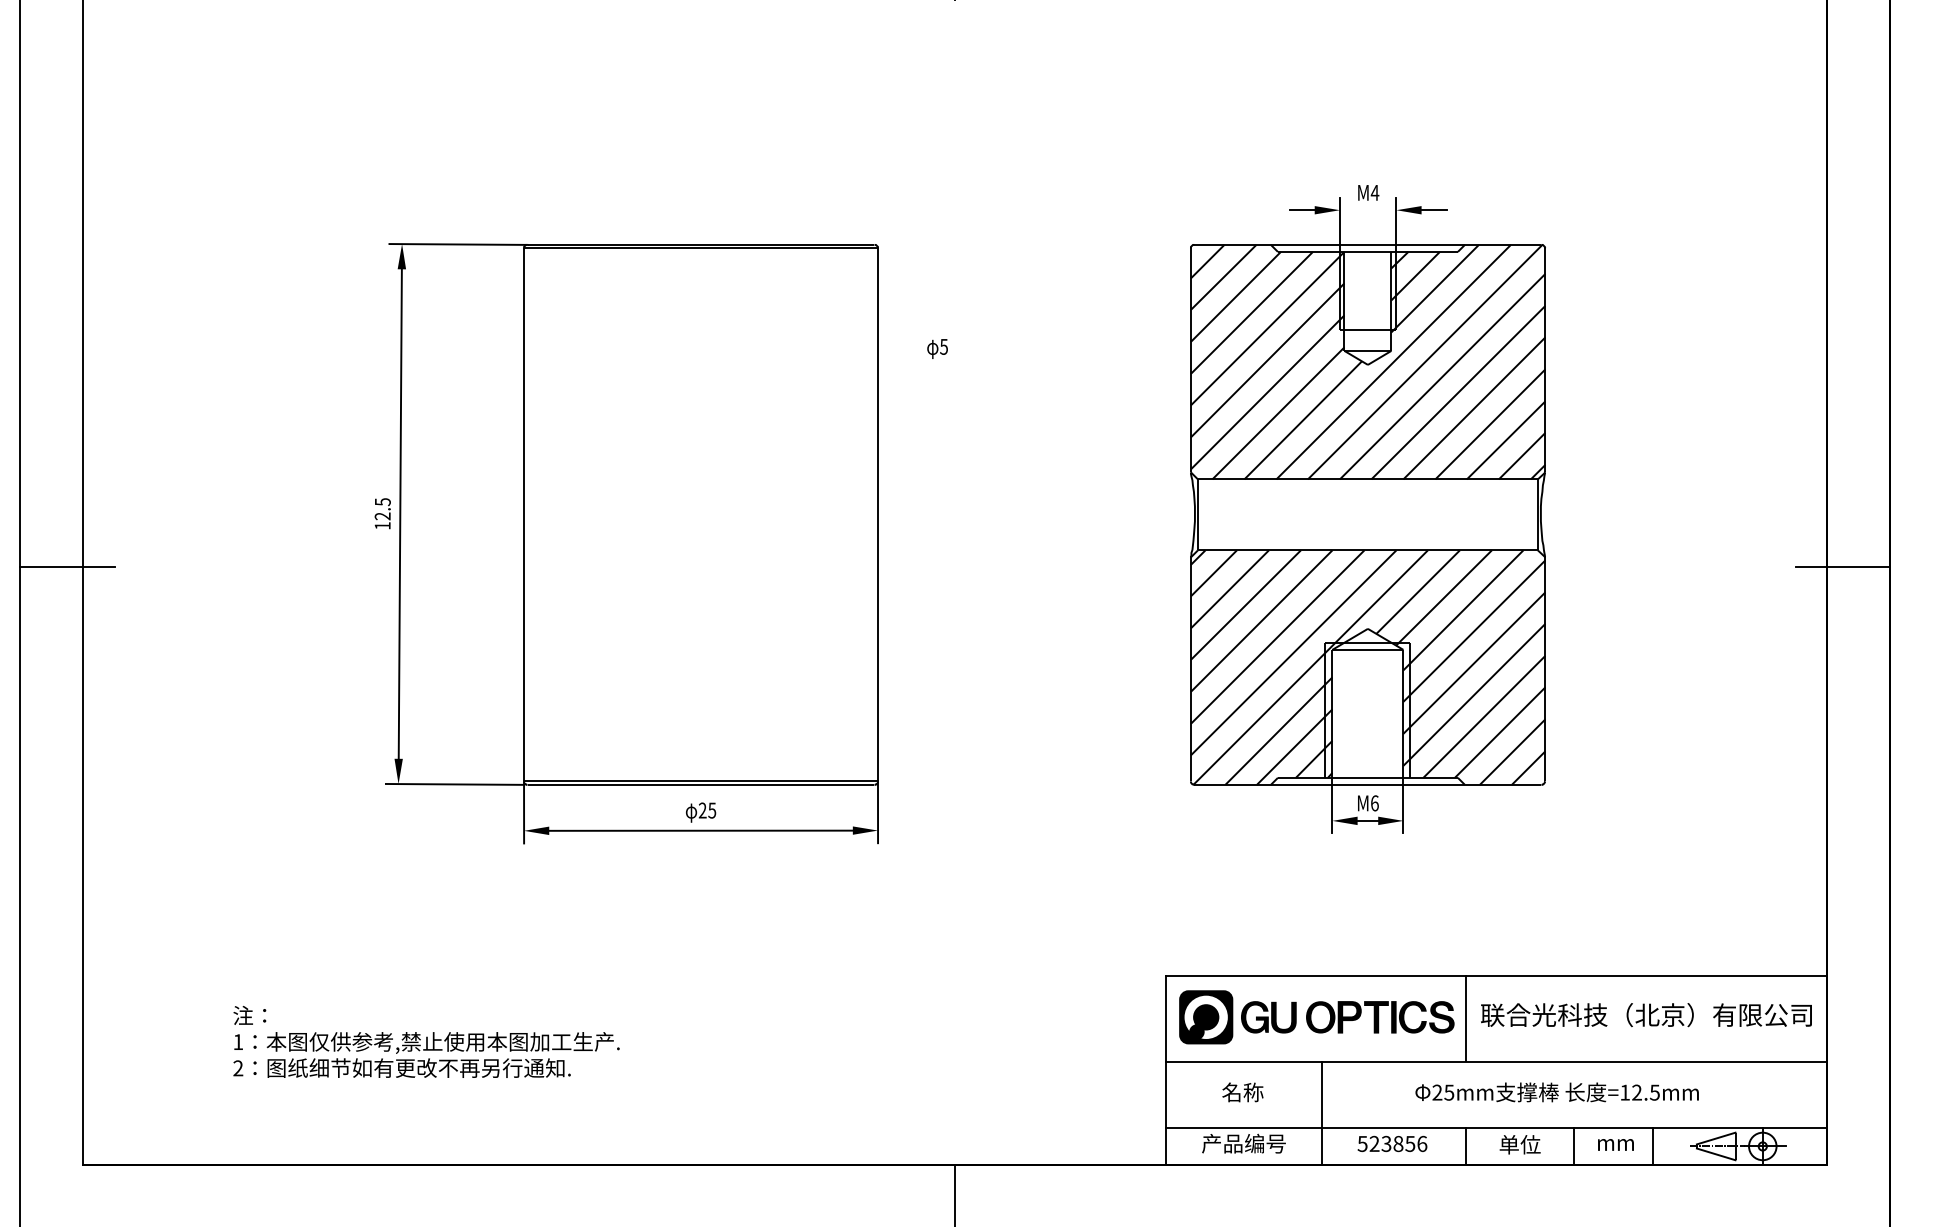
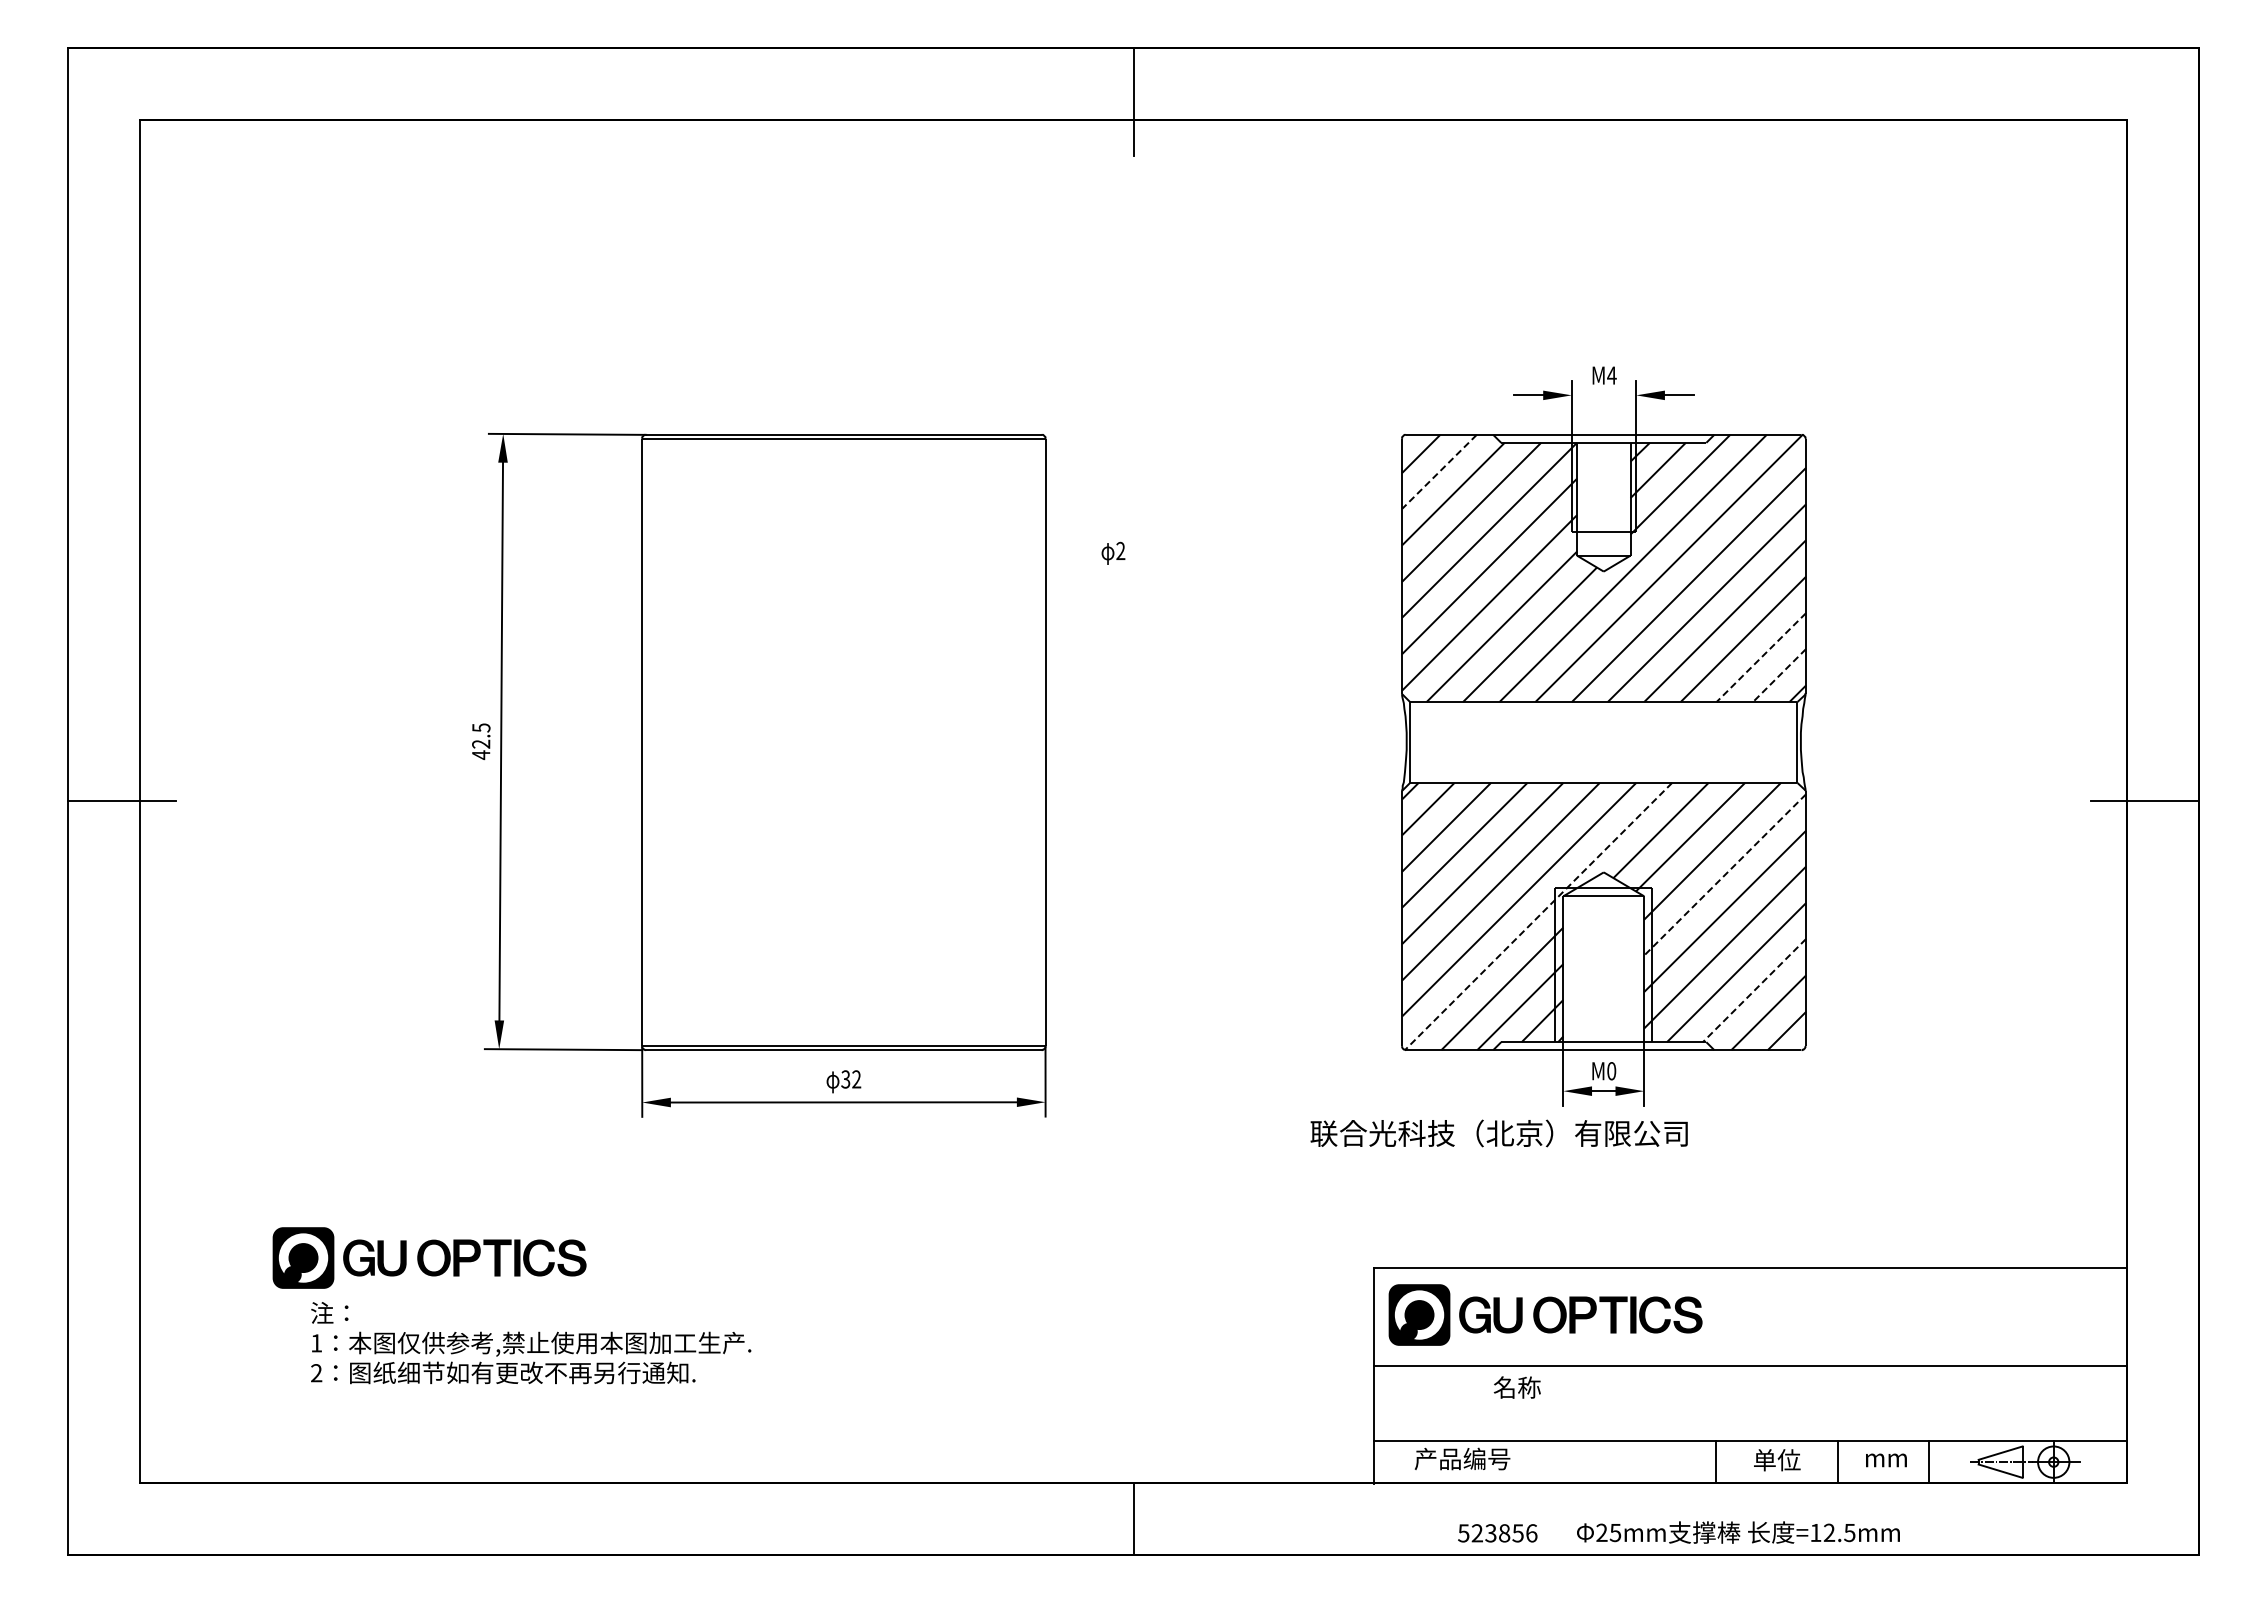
line: (1223, 277) -> (1439, 471), solid -> dashed
text: (943, 346) -> (1120, 550), 5 -> 2
line: (1505, 440) -> (1760, 657), solid -> dashed
line: (1522, 456) -> (1779, 675), solid -> dashed
text: (383, 526) -> (481, 755), 12.5 -> 42.5
line: (1473, 631) -> (1724, 875), solid -> dashed
line: (1310, 667) -> (1538, 916), solid -> dashed
line: (1500, 732) -> (1754, 990), solid -> dashed
text: (1374, 803) -> (1611, 1071), M6 -> M0
text: (707, 810) -> (851, 1079), 25 -> 32
part: (337, 966) -> (429, 1257), added
text: (1645, 1015) -> (1498, 1133), moved
line: (1465, 1018) -> (1715, 1316), removed
text: (1242, 1092) -> (1516, 1387), moved
text: (1557, 1092) -> (1738, 1532), moved
line: (1322, 1113) -> (1551, 1424), removed
text: (1392, 1144) -> (1497, 1533), moved

